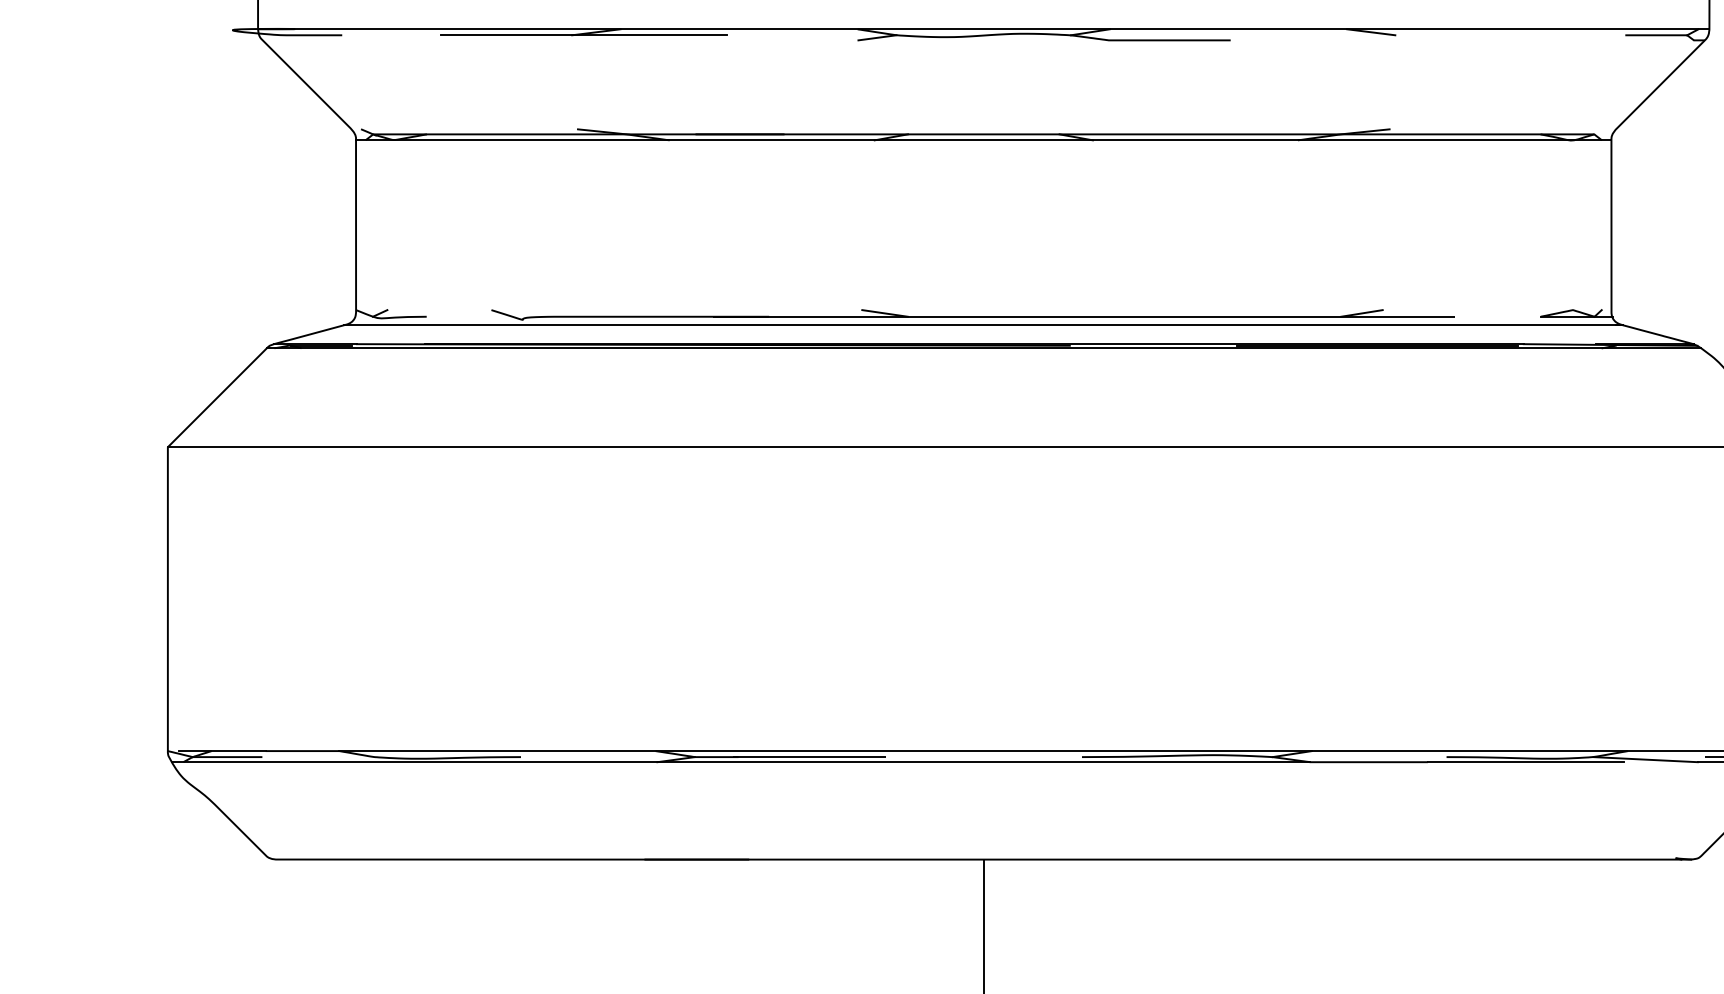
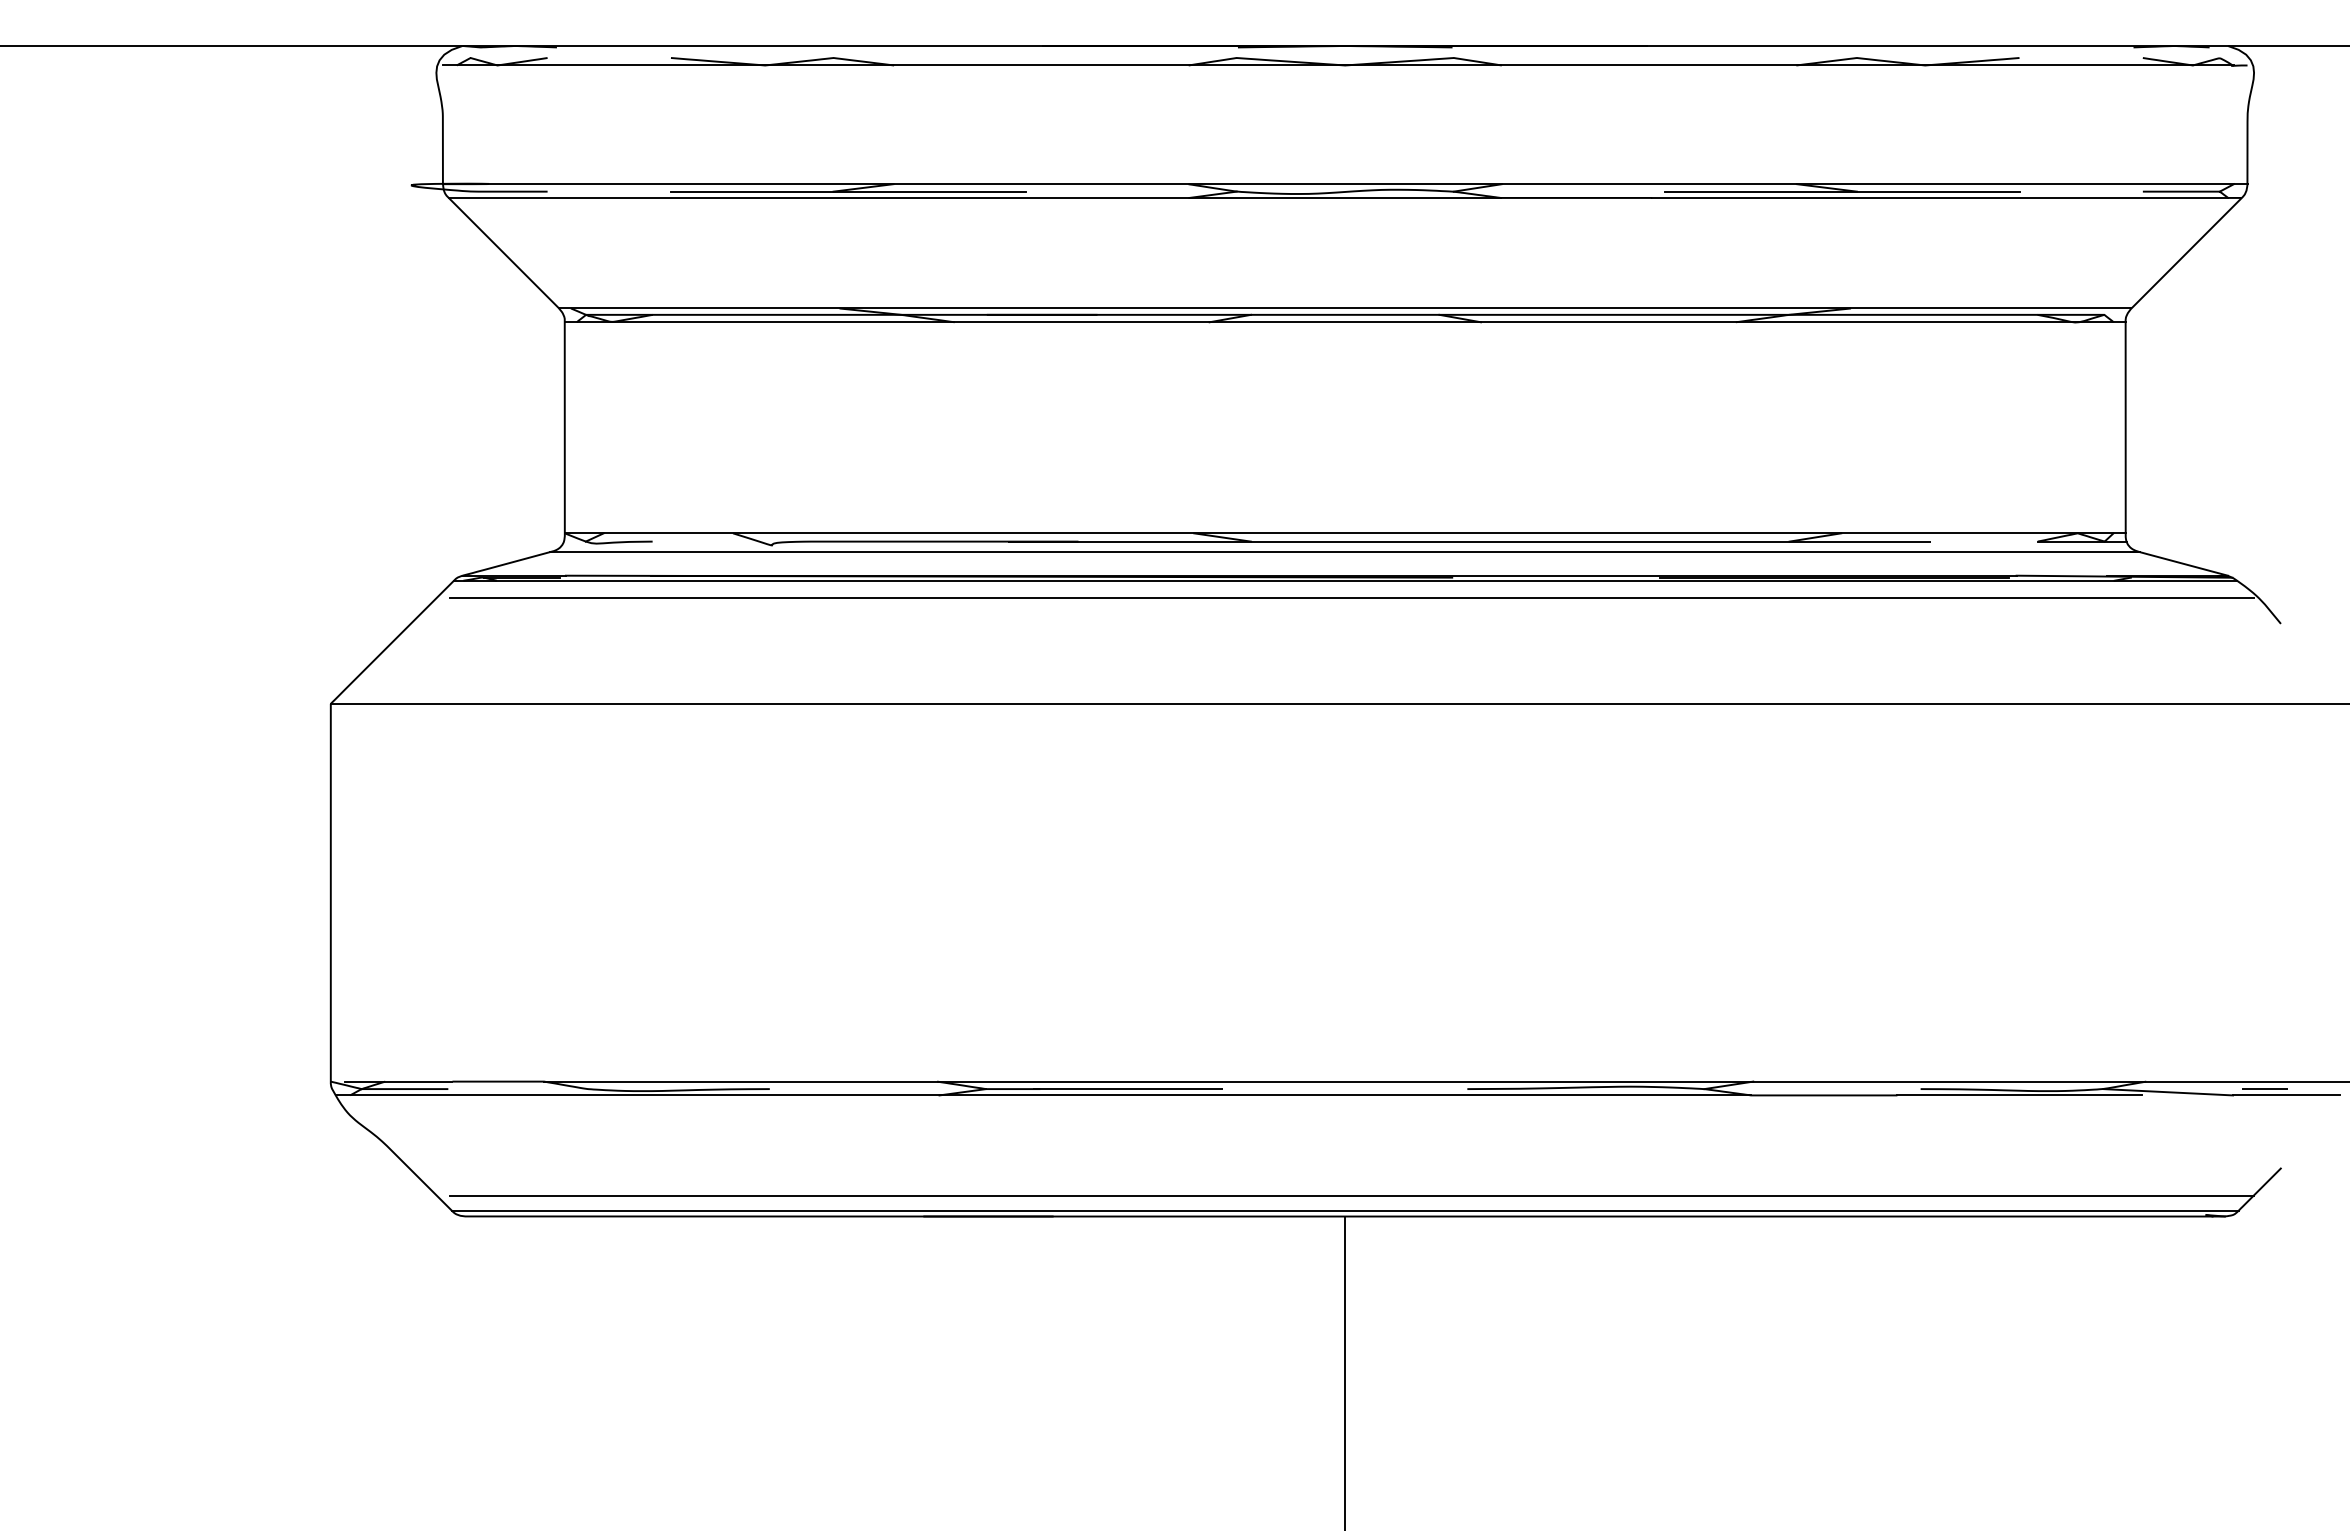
line: (1382, 35) -> (1841, 191), added
line: (685, 39) -> (974, 197), added
line: (1462, 39) -> (1940, 197), added
line: (983, 129) -> (1345, 308), added
line: (983, 310) -> (1344, 533), added
line: (988, 362) -> (1351, 598), added
line: (988, 842) -> (1351, 1195), added
line: (983, 854) -> (1344, 1210), added

